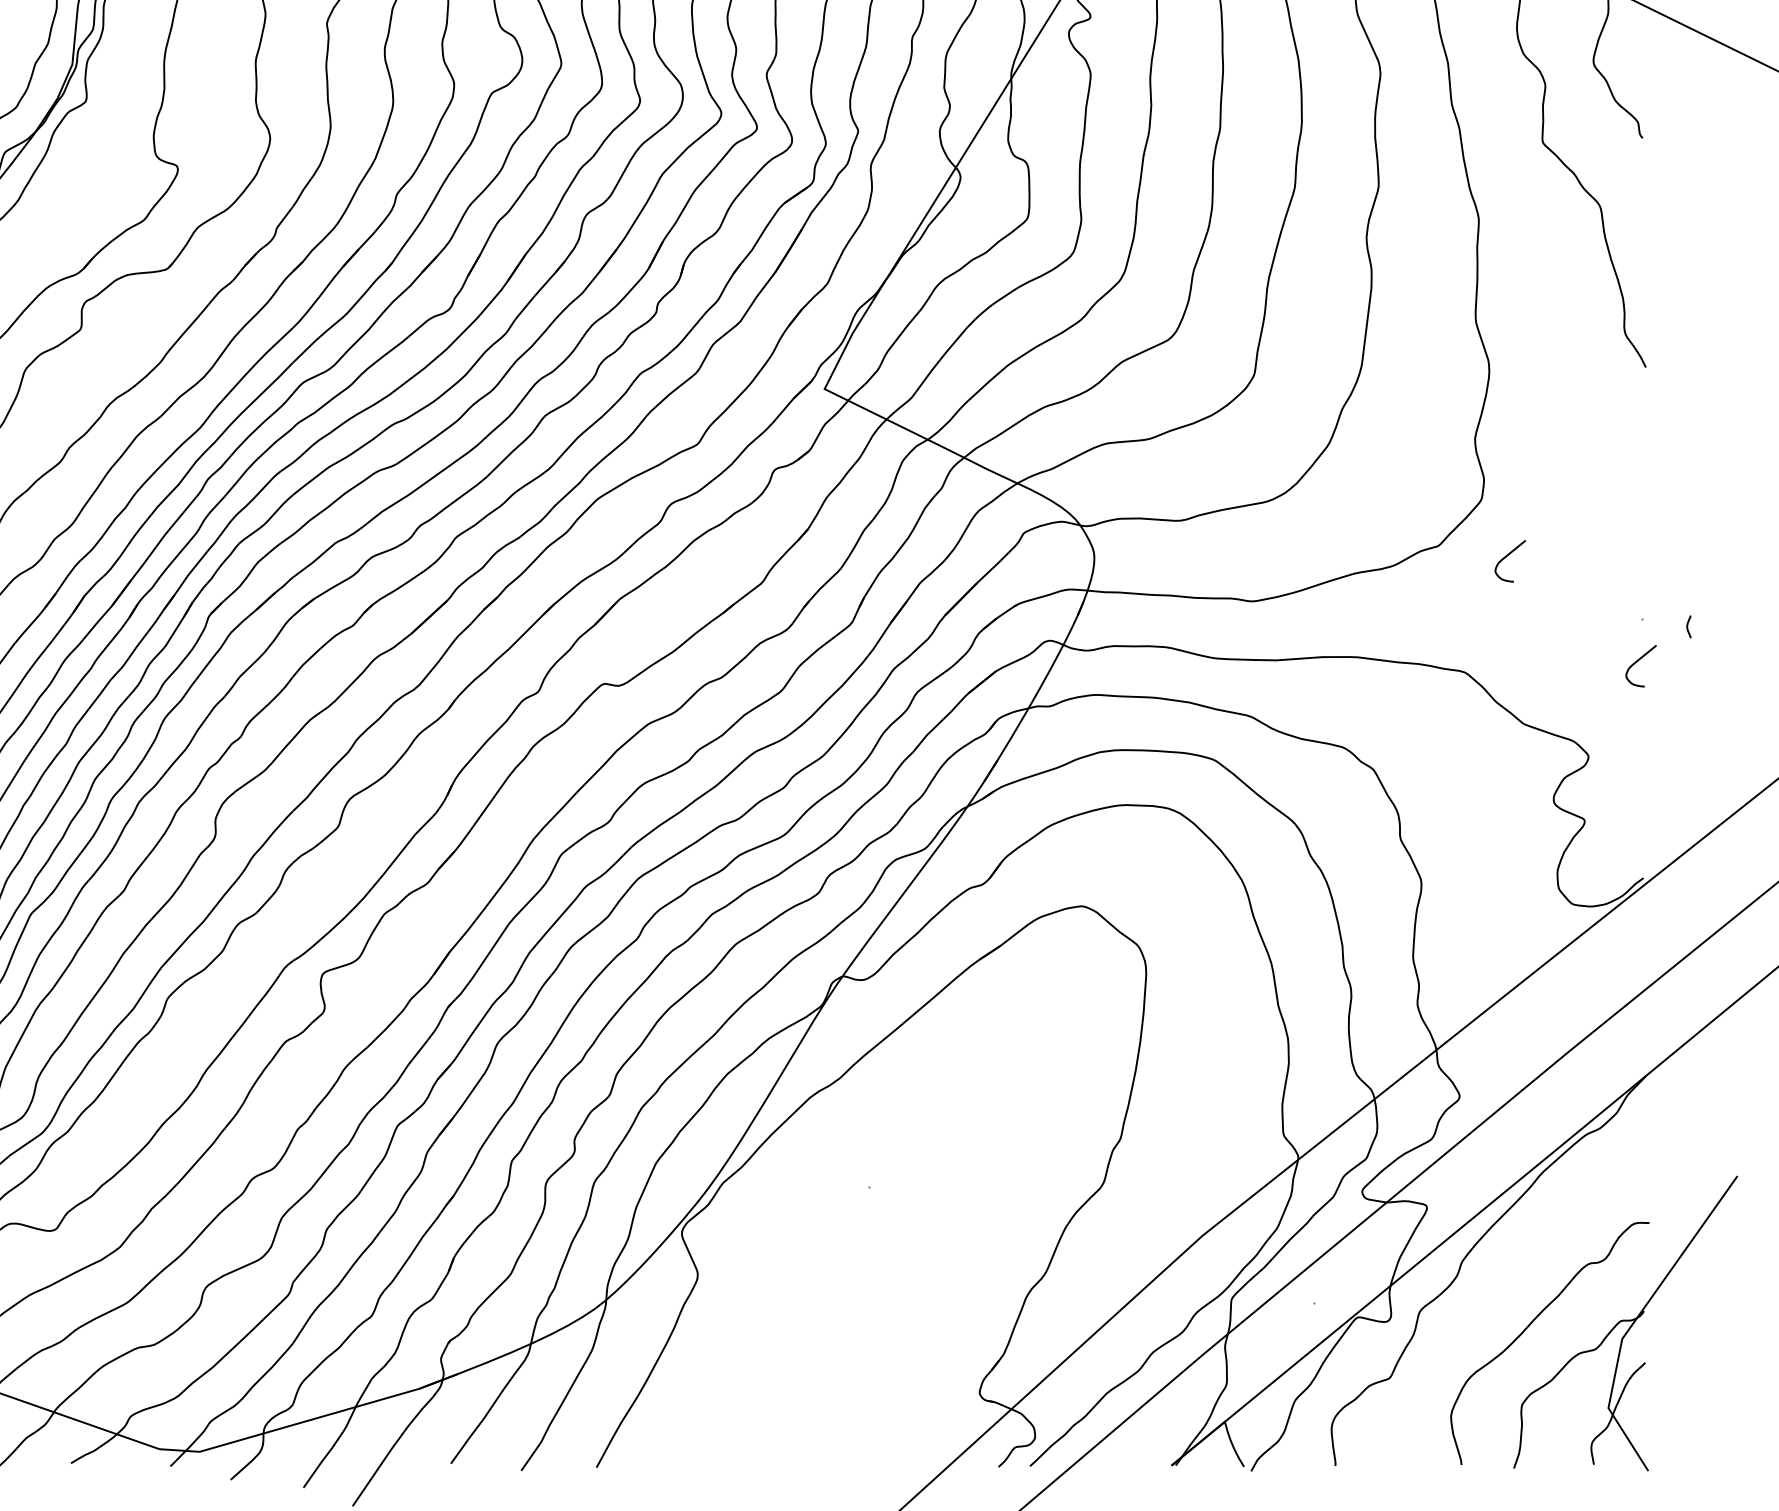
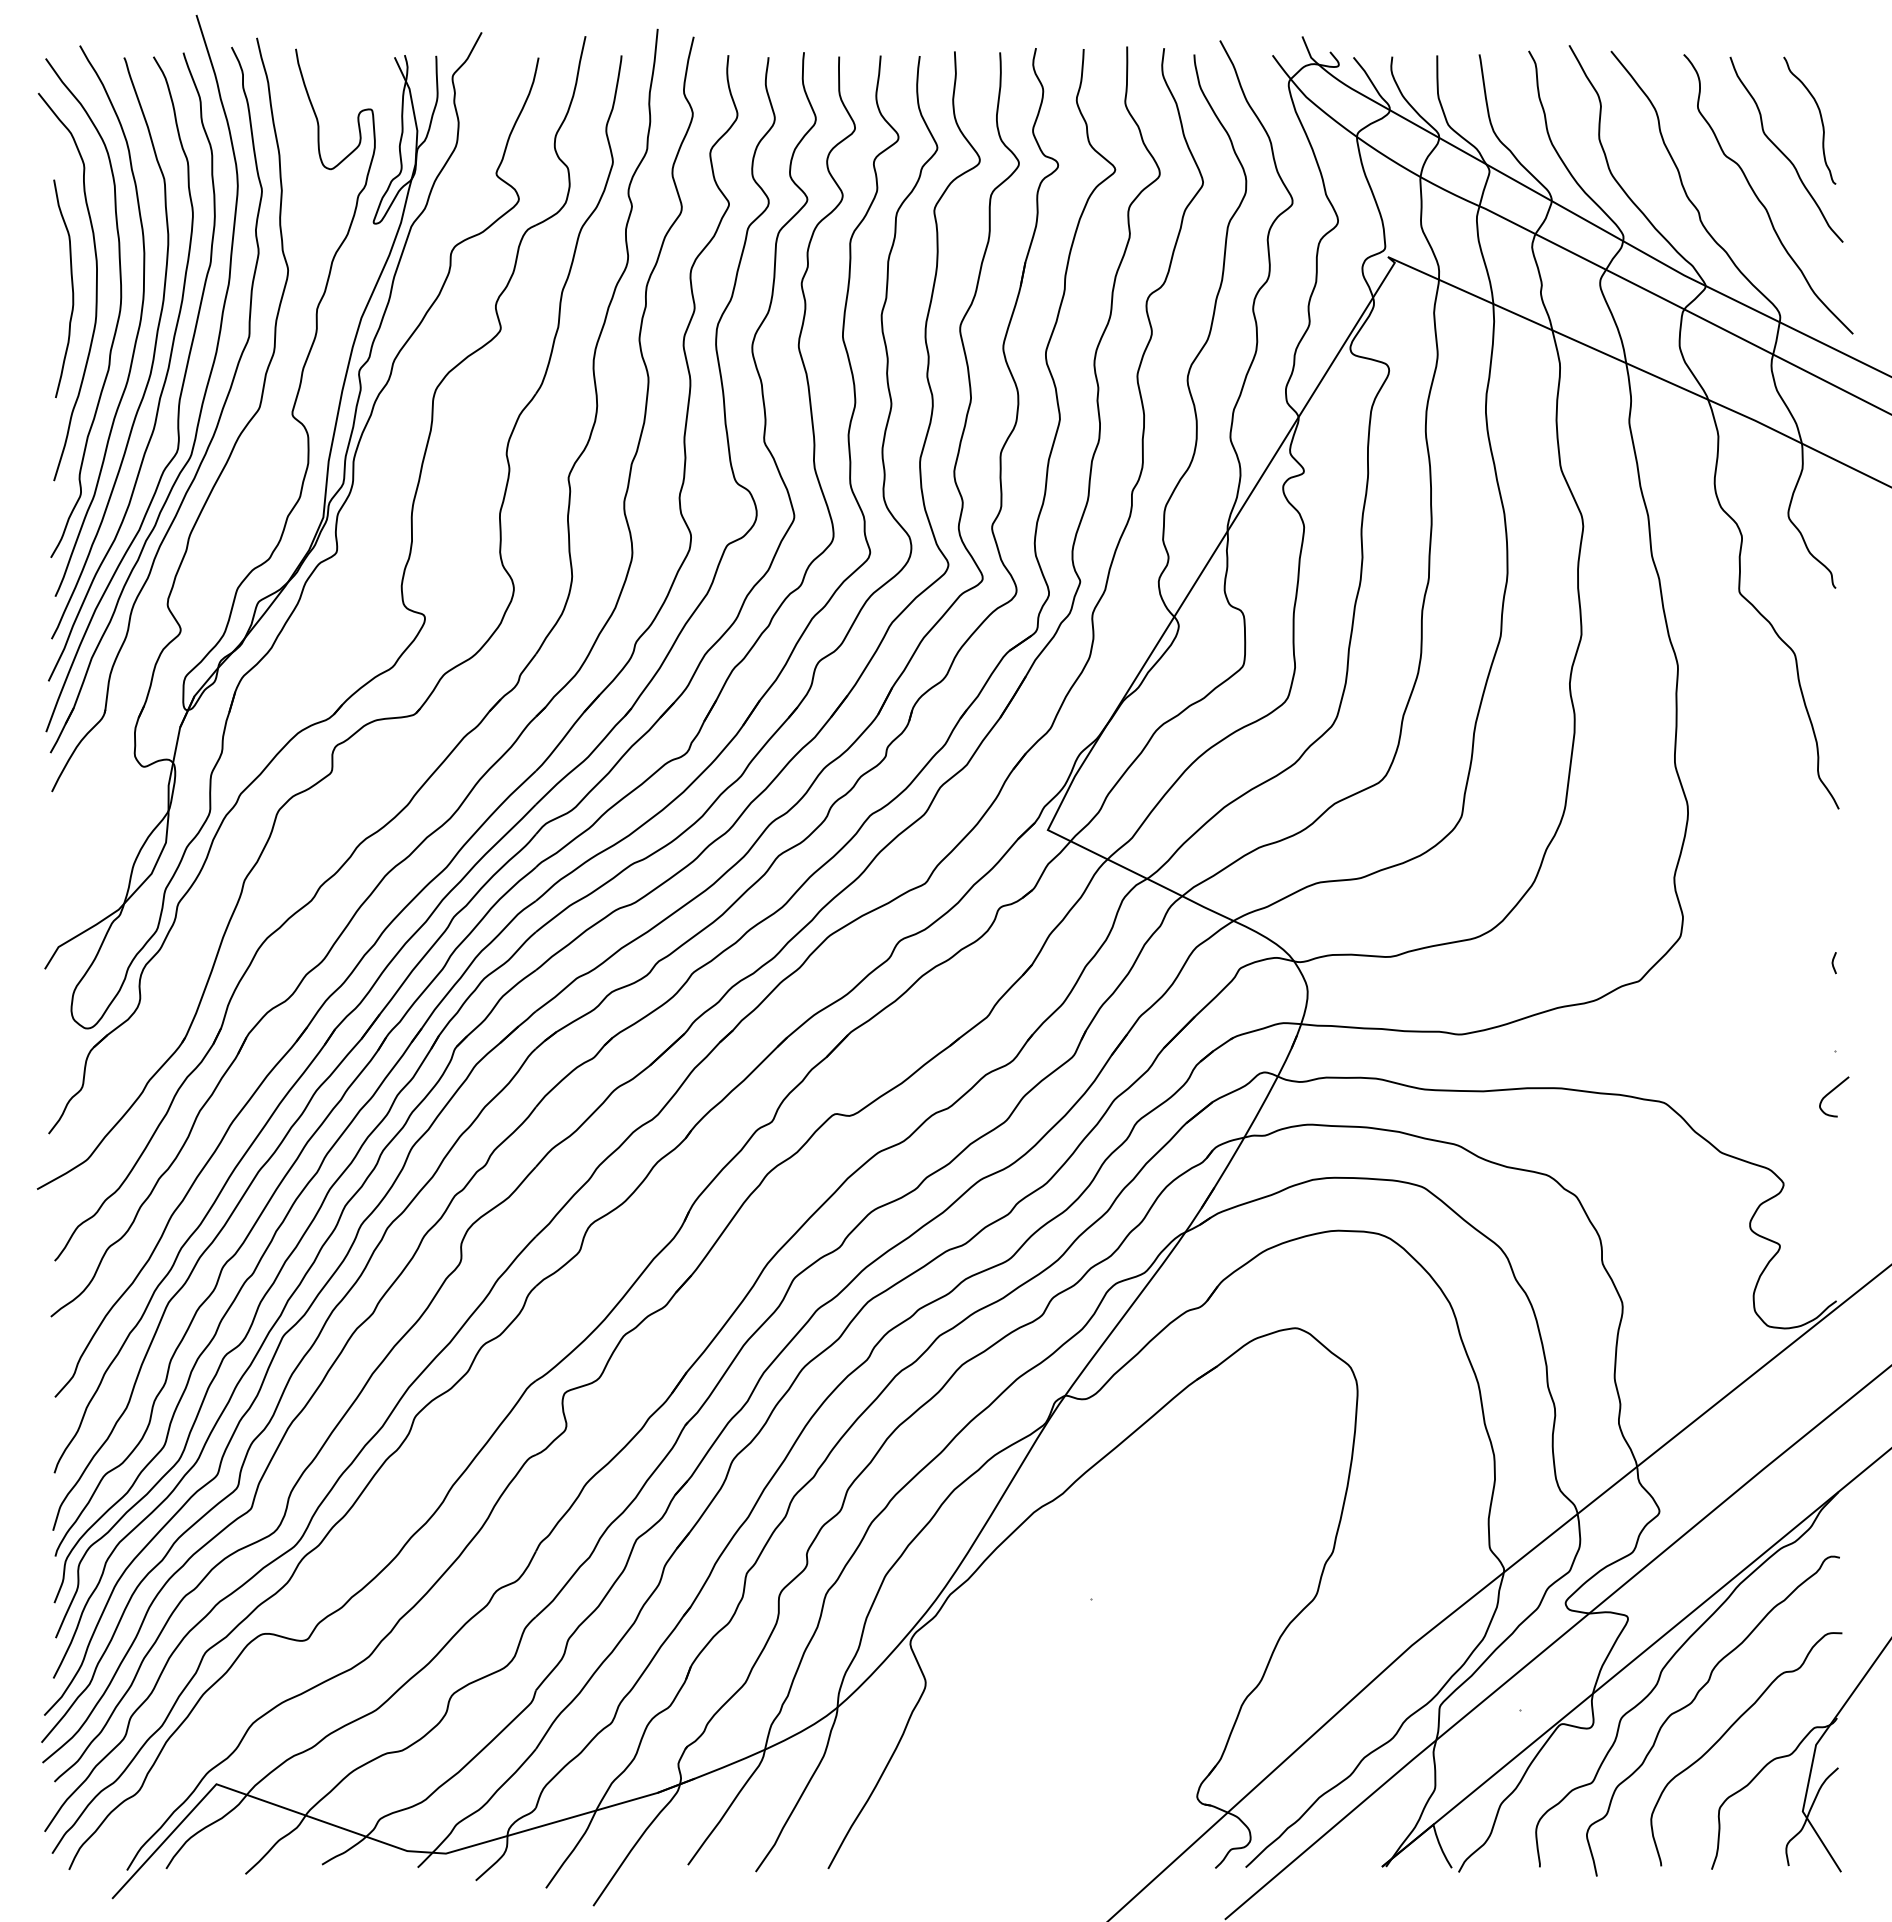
curve: (1507, 556) -> (1705, 991), removed
line: (1688, 627) -> (1833, 963), moved
curve: (1493, 1295) -> (1692, 1703), added

